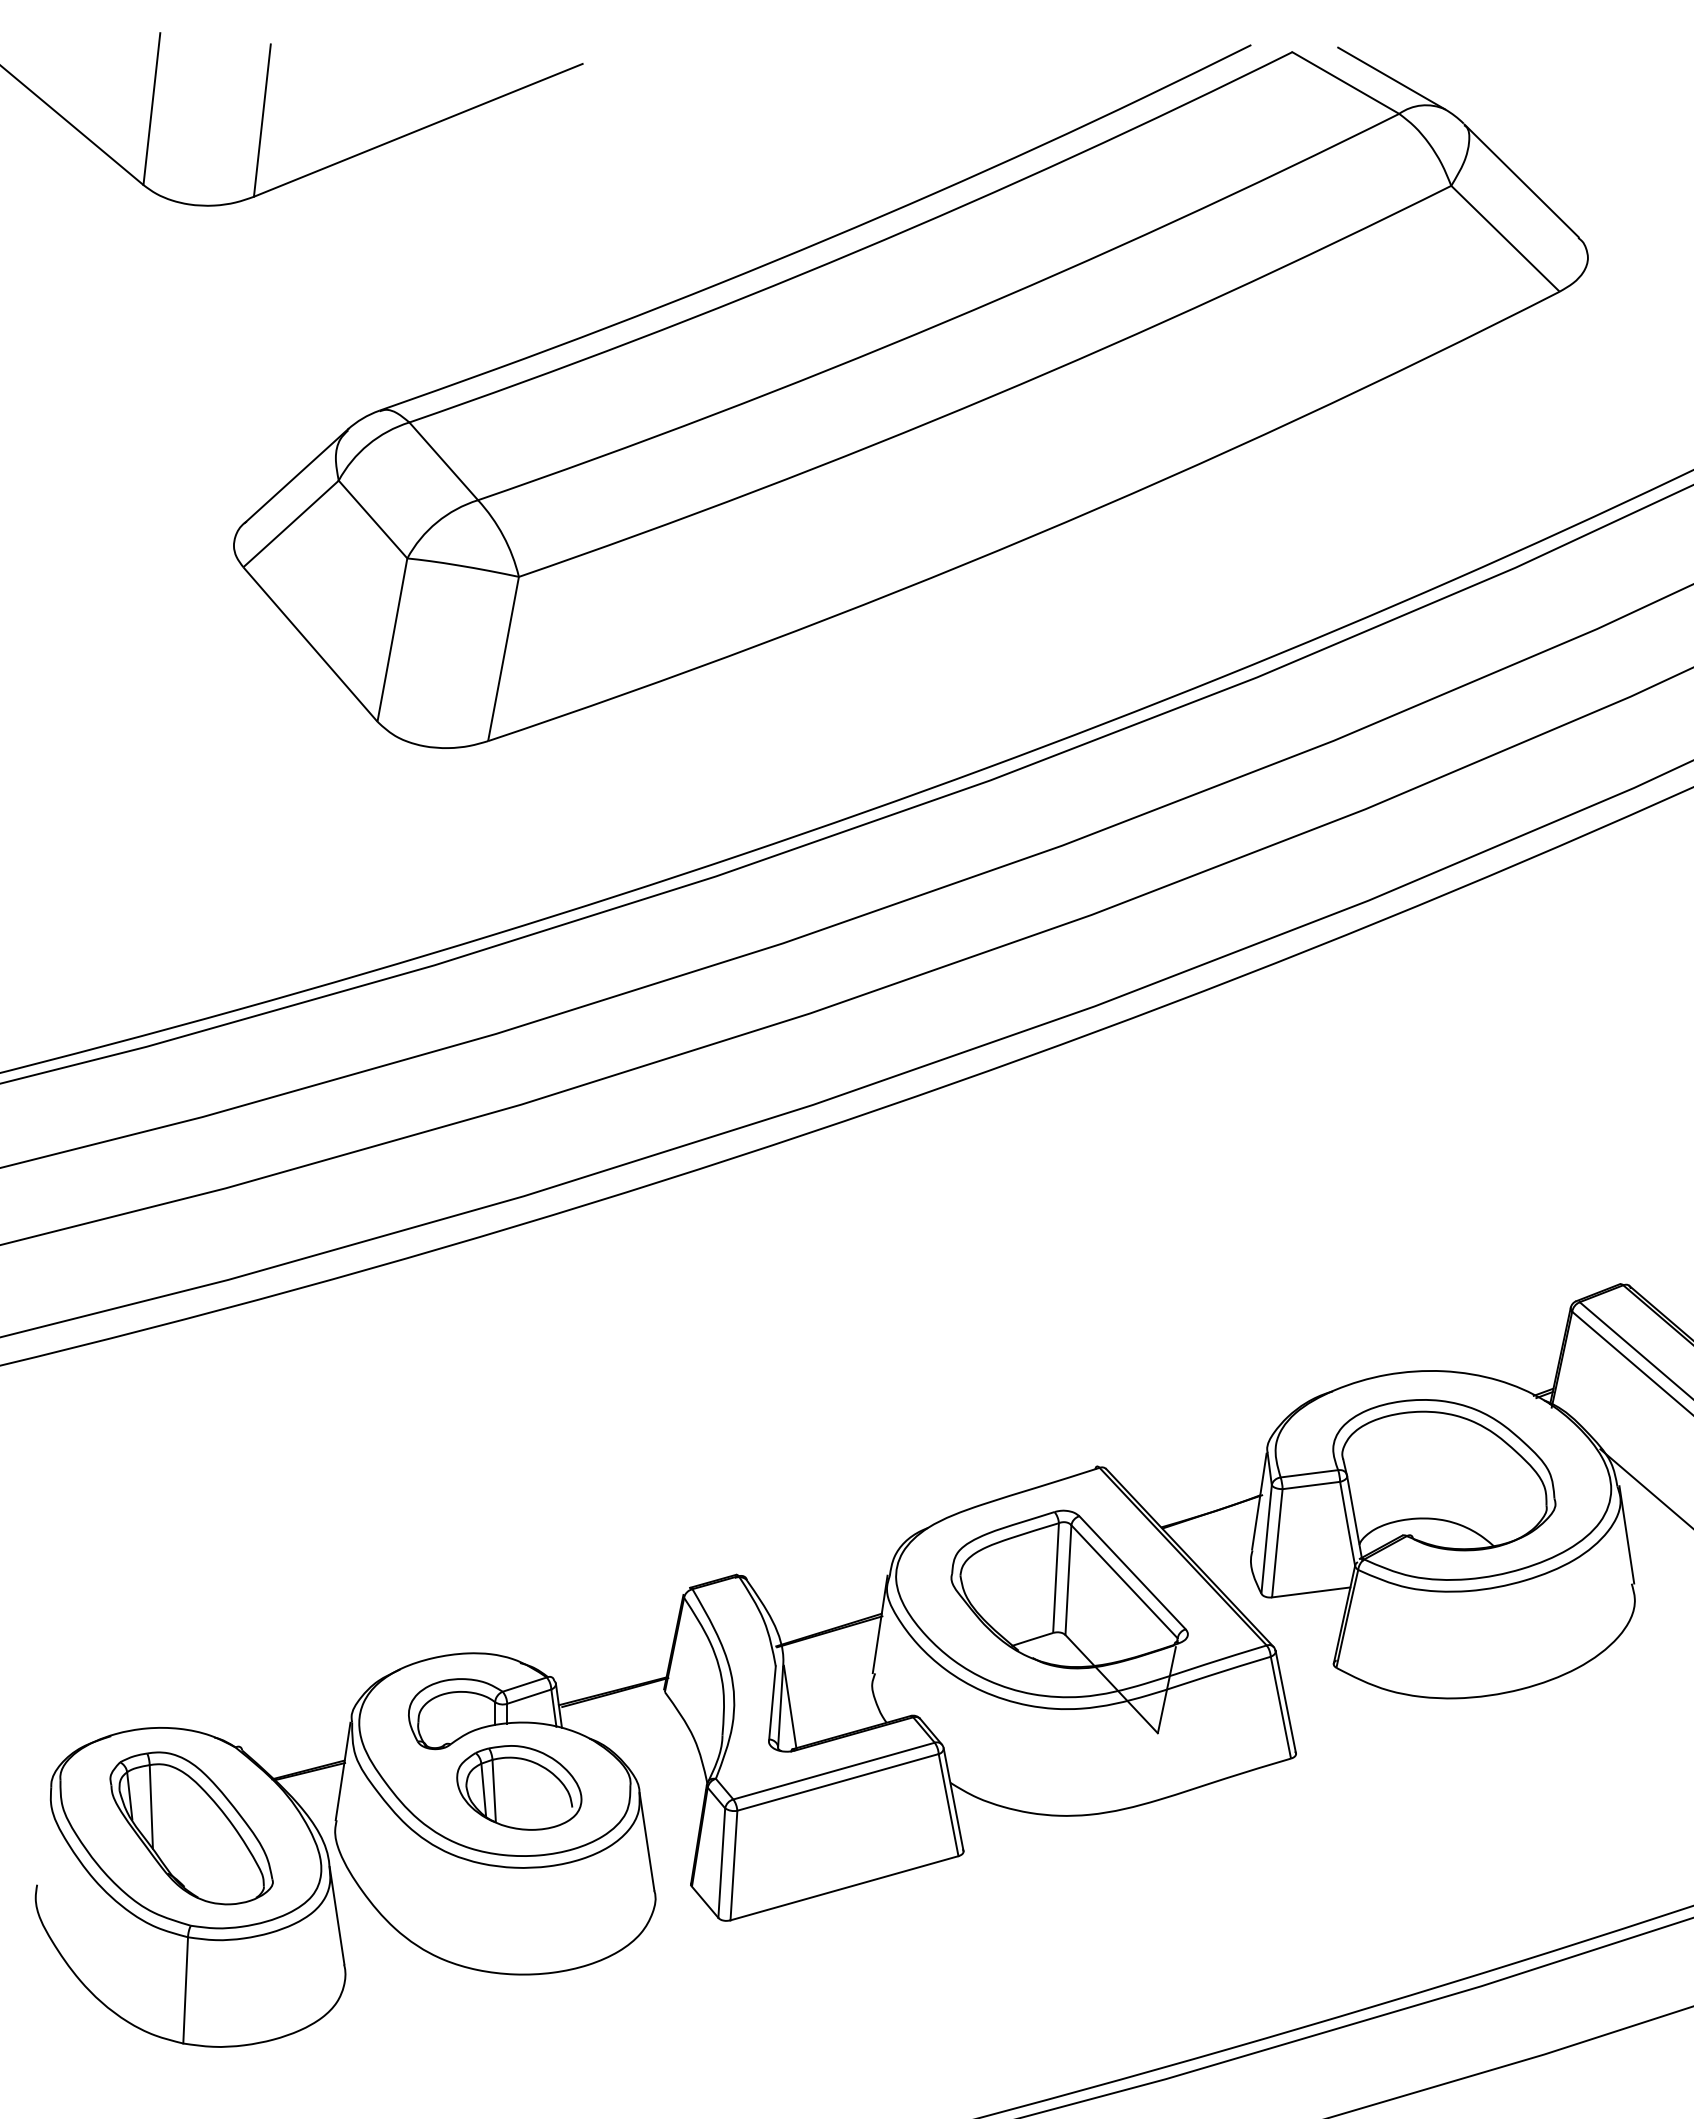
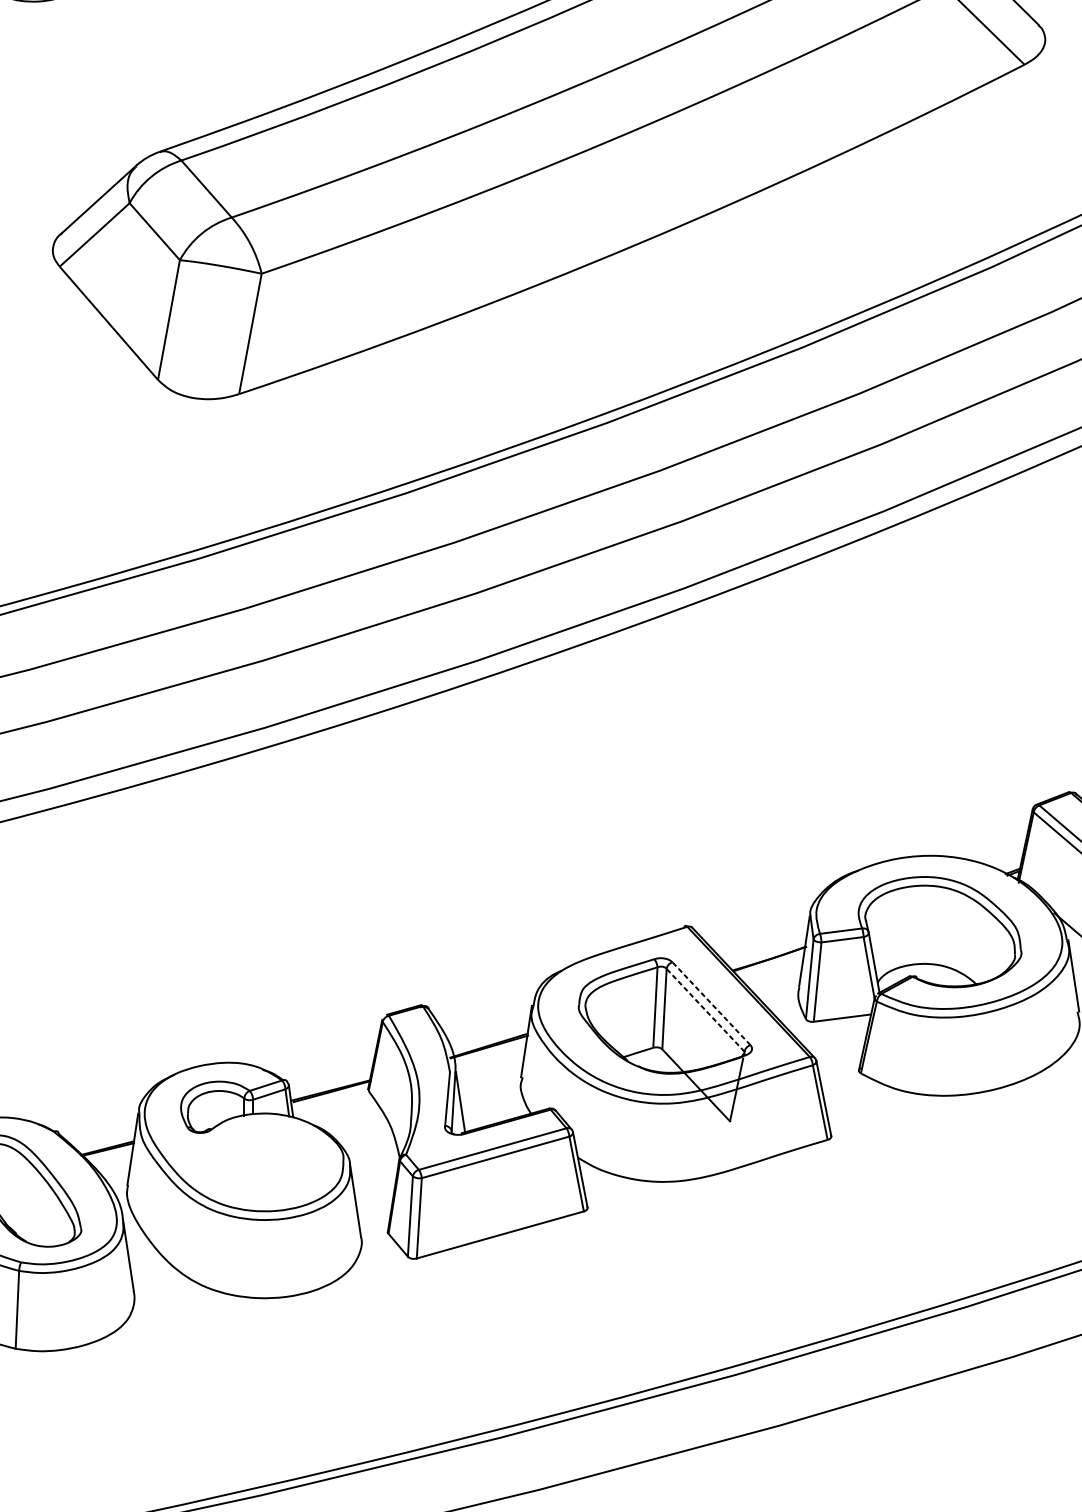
line: (1132, 1572) -> (711, 1003), solid -> dashed
line: (1124, 1581) -> (705, 1010), solid -> dashed
part: (519, 1787) -> (262, 1161), removed

